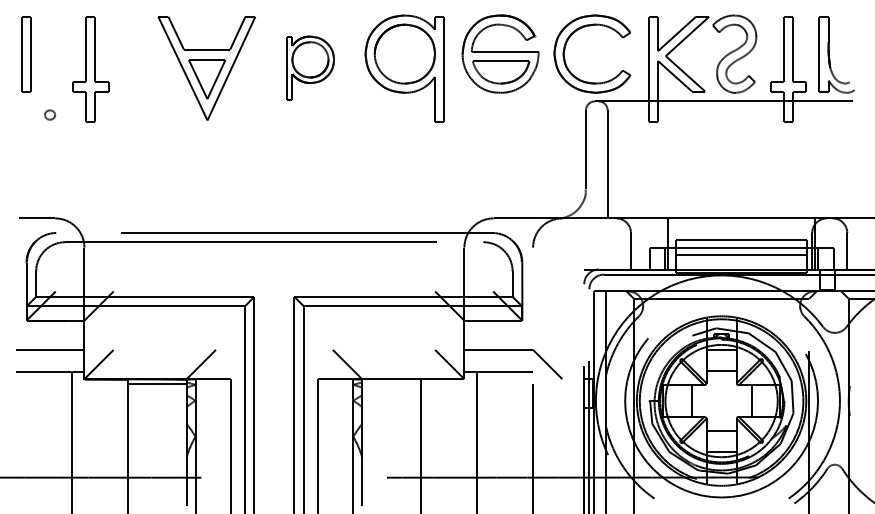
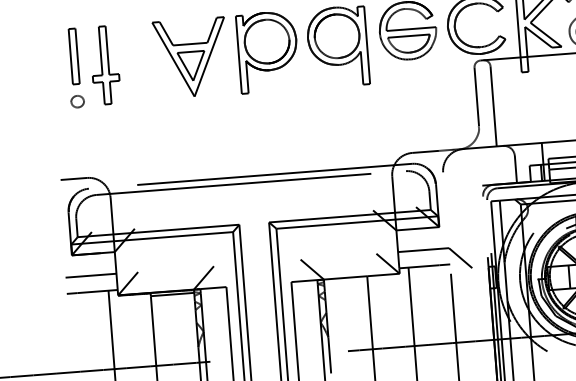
part: (26, 54) -> (74, 56), moved
part: (310, 68) -> (267, 52), size x1.67
part: (49, 114) -> (77, 101), size x1.67

